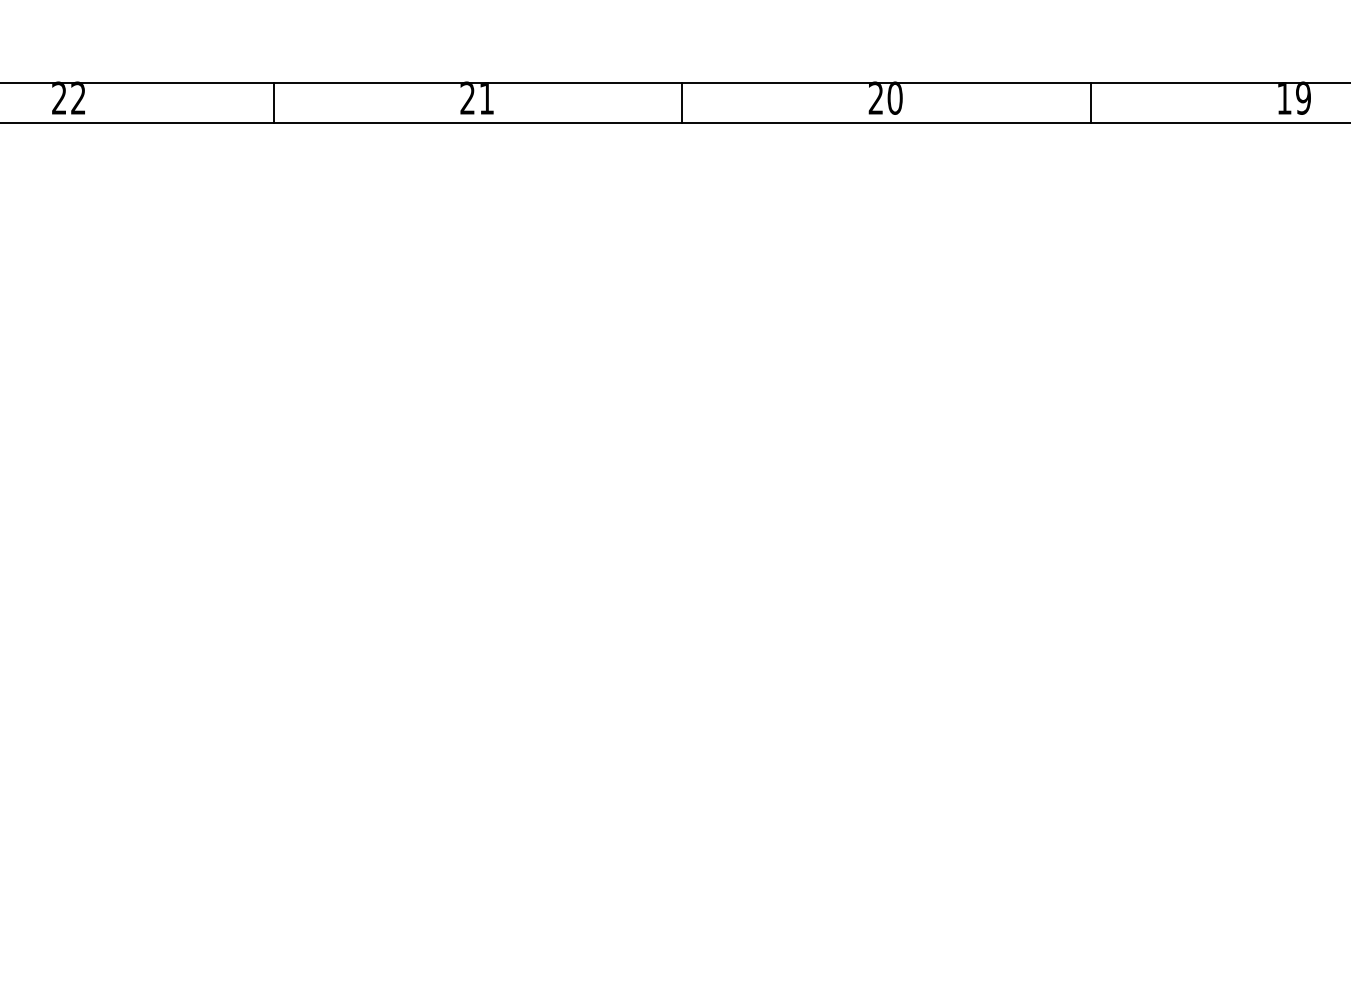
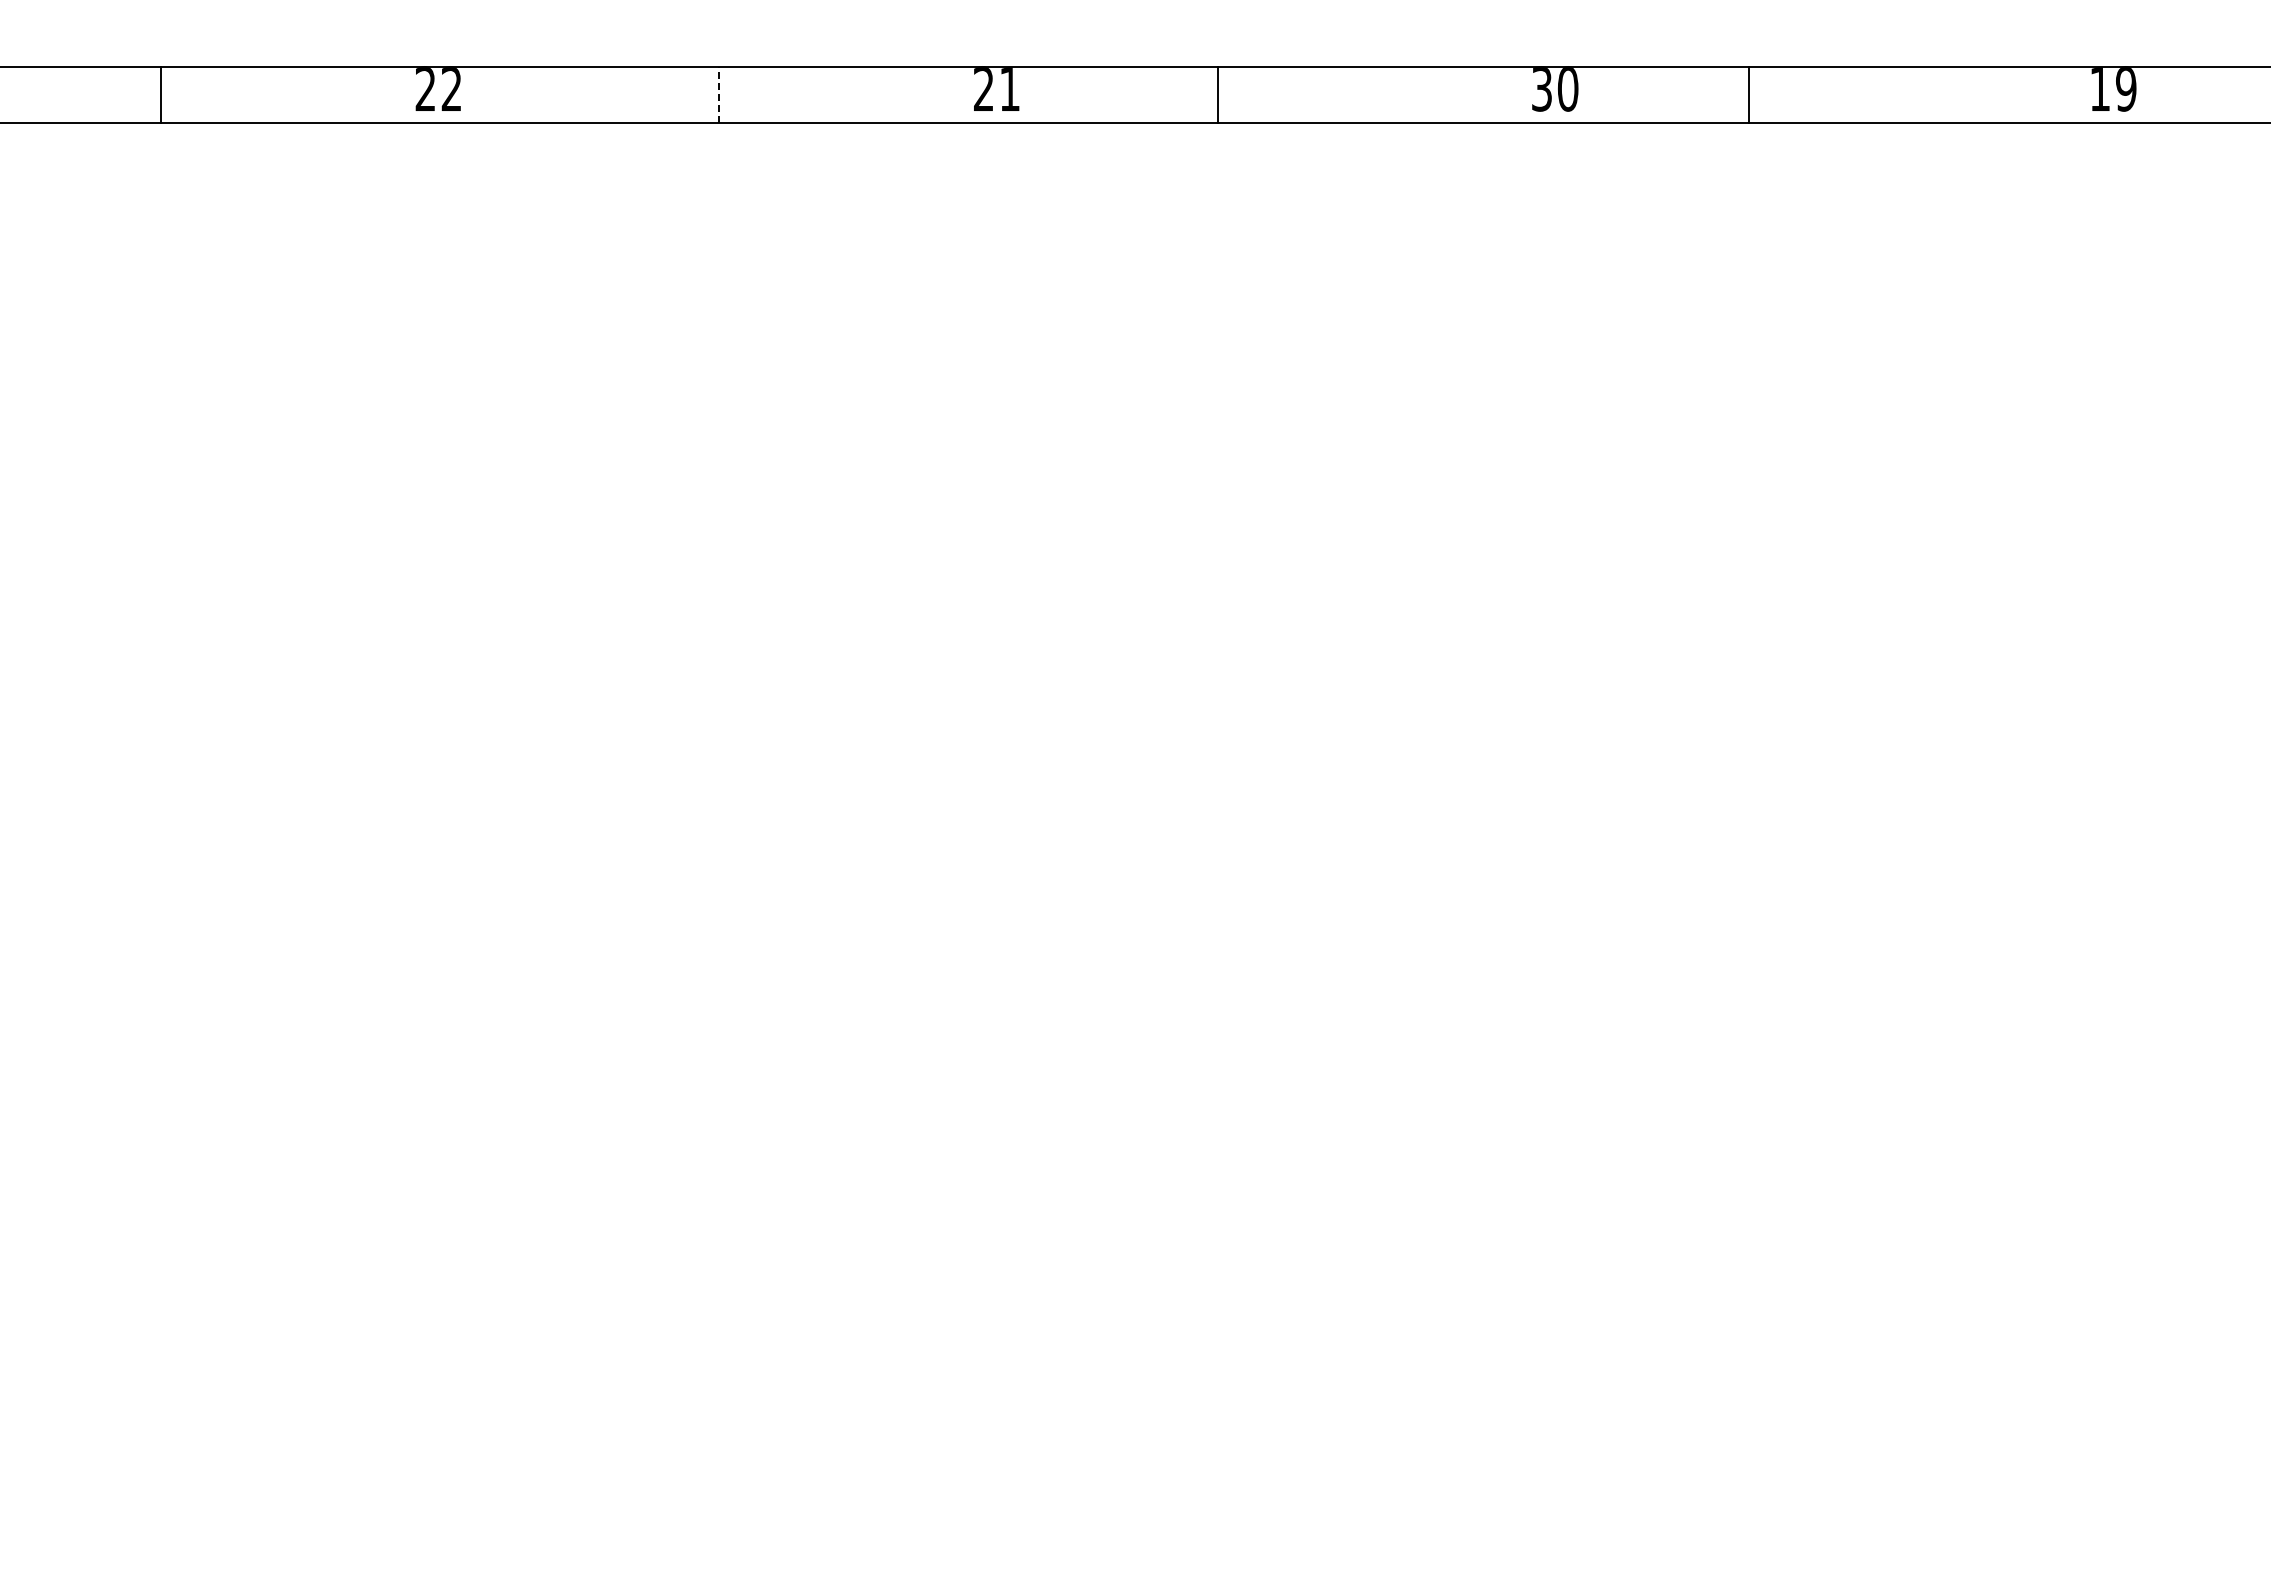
text: (875, 98) -> (1541, 89), 20 -> 30
line: (273, 103) -> (718, 95), solid -> dashed
line: (681, 103) -> (1217, 95), moved
line: (1090, 103) -> (1749, 95), moved

